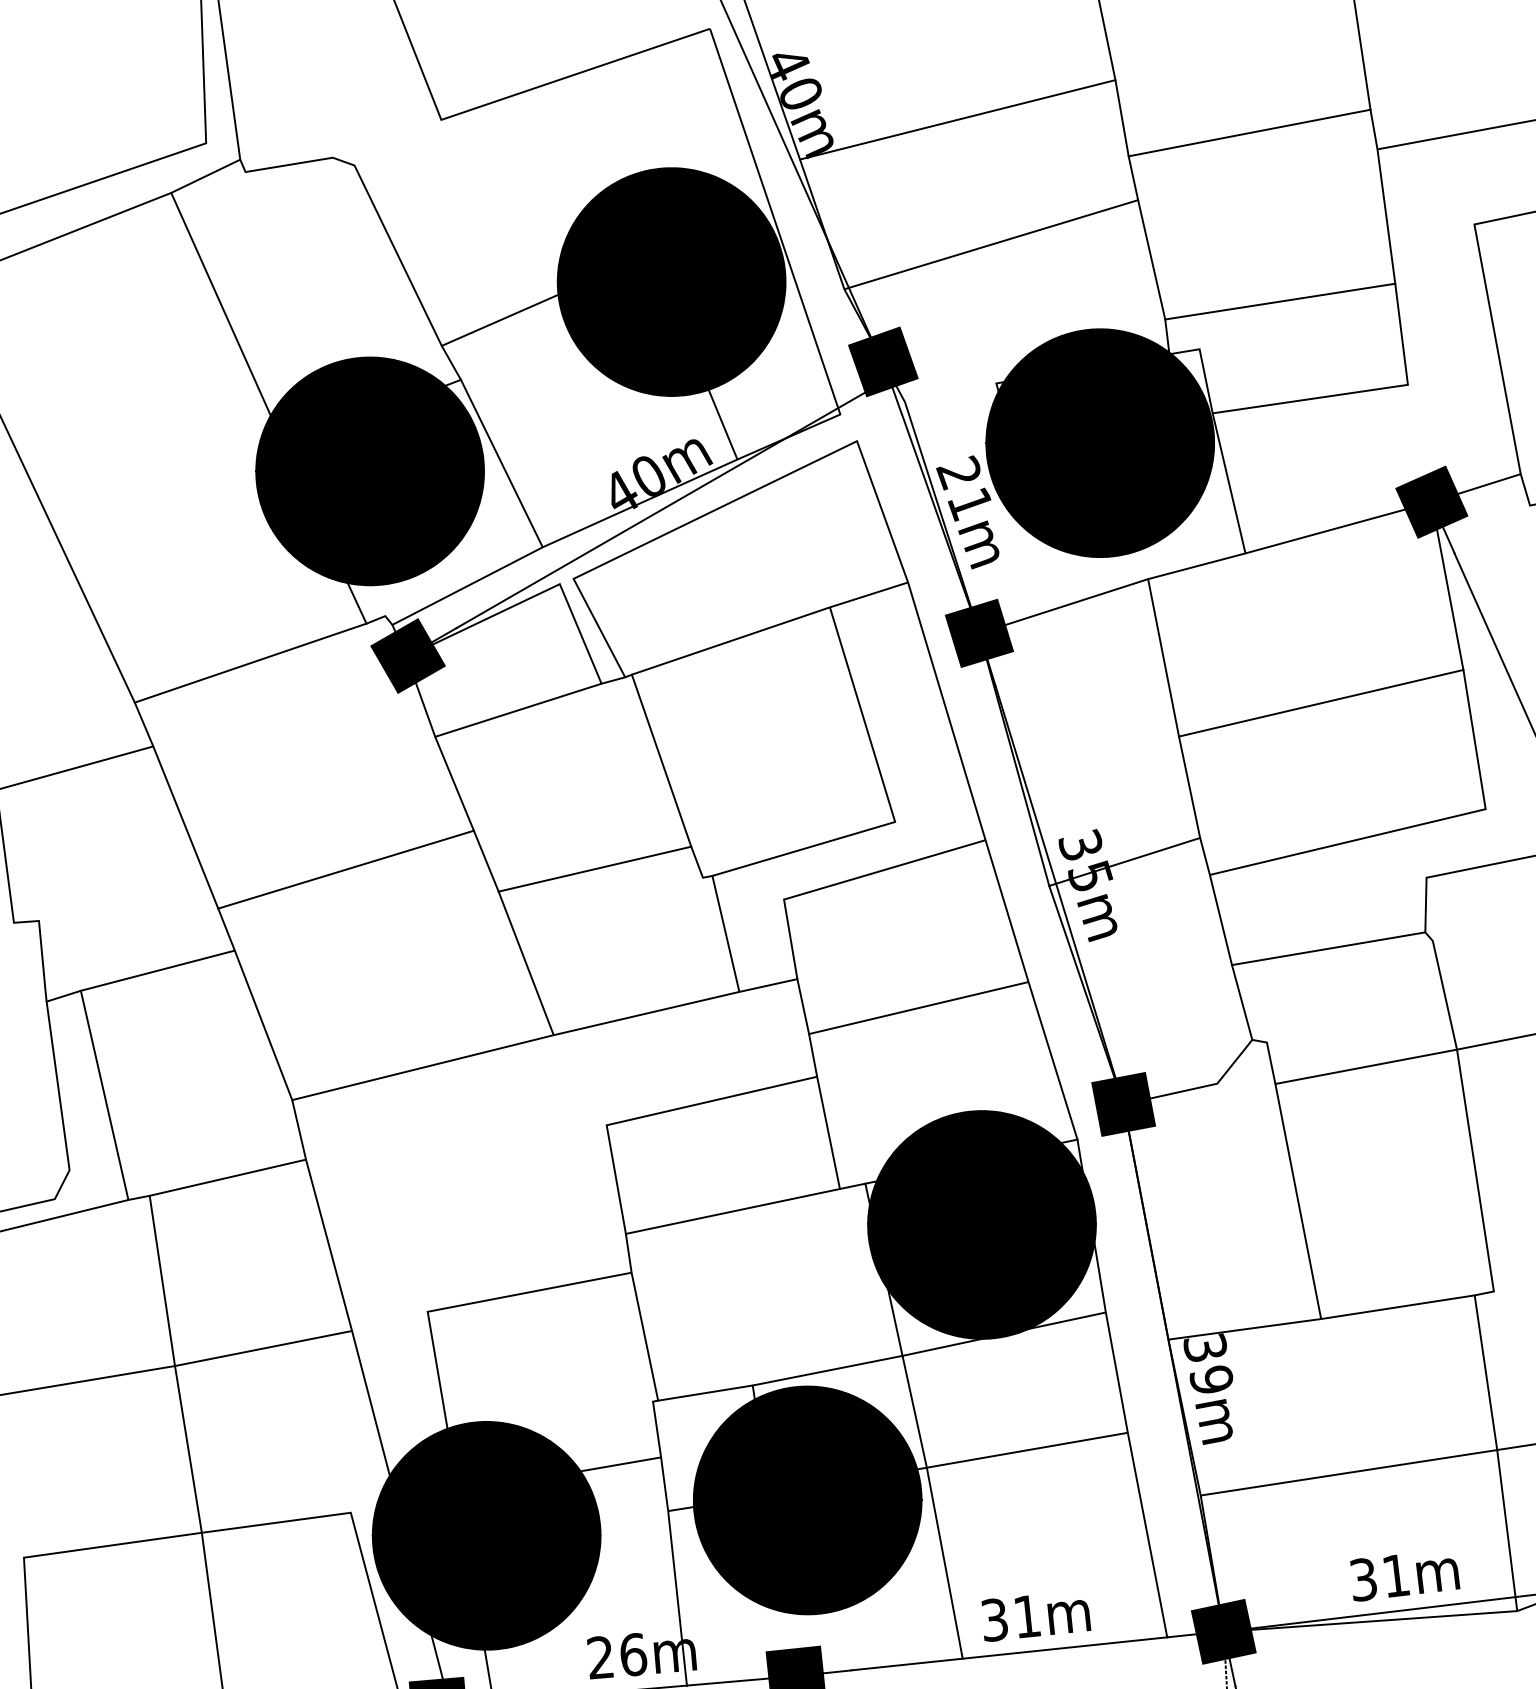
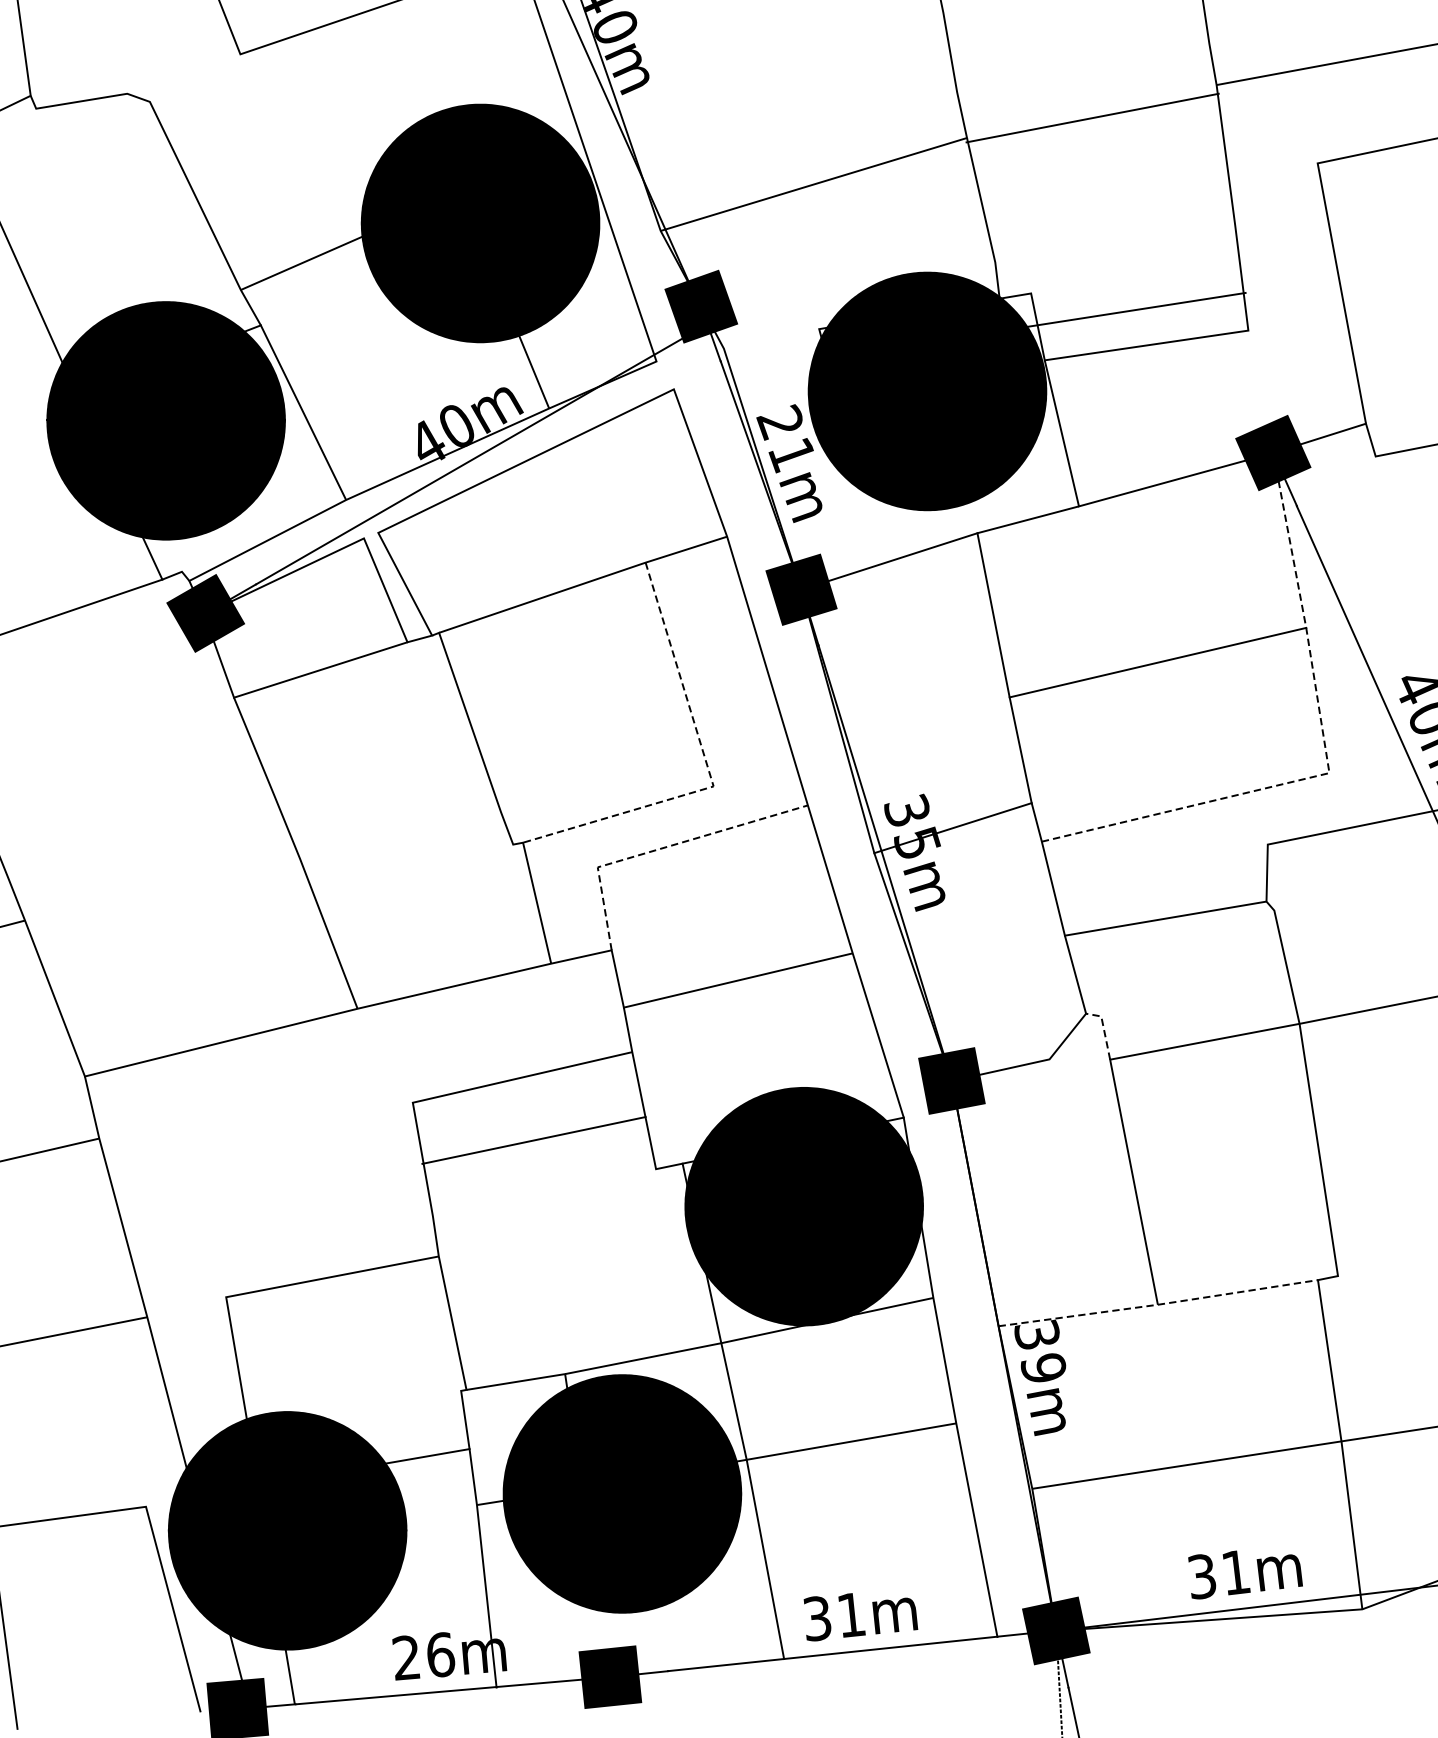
line: (957, 119) -> (778, 53), removed
line: (1249, 132) -> (1092, 117), moved
line: (1280, 301) -> (1125, 311), moved
line: (1483, 795) -> (1327, 758), solid -> dashed
line: (890, 806) -> (708, 770), solid -> dashed
line: (594, 868) -> (400, 834), removed
line: (345, 869) -> (140, 836), removed
line: (846, 881) -> (662, 848), solid -> dashed
line: (1269, 1055) -> (1104, 1029), solid -> dashed
line: (732, 1211) -> (533, 1140), moved
line: (1321, 1319) -> (1158, 1305), solid -> dashed

